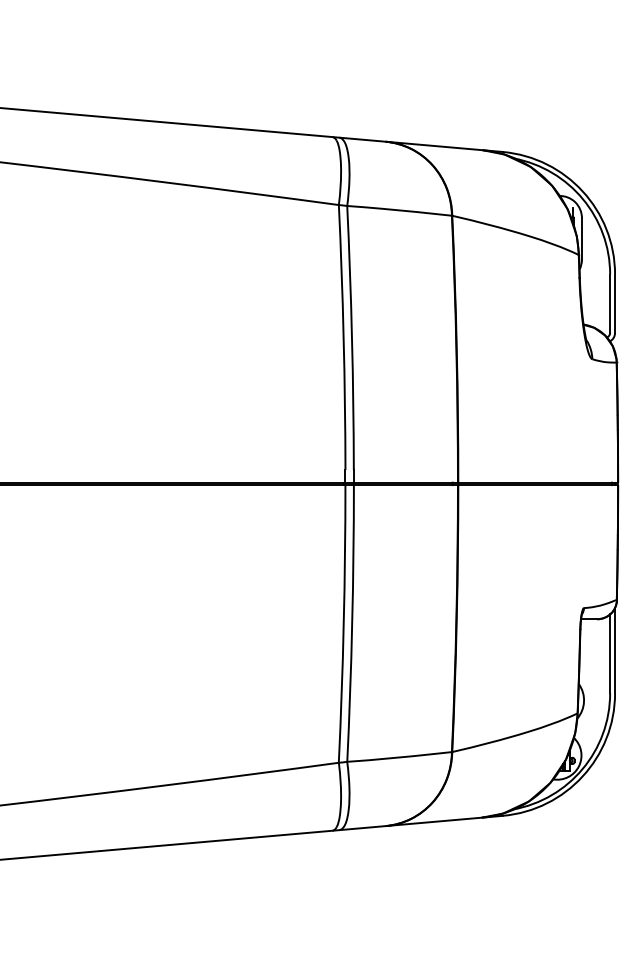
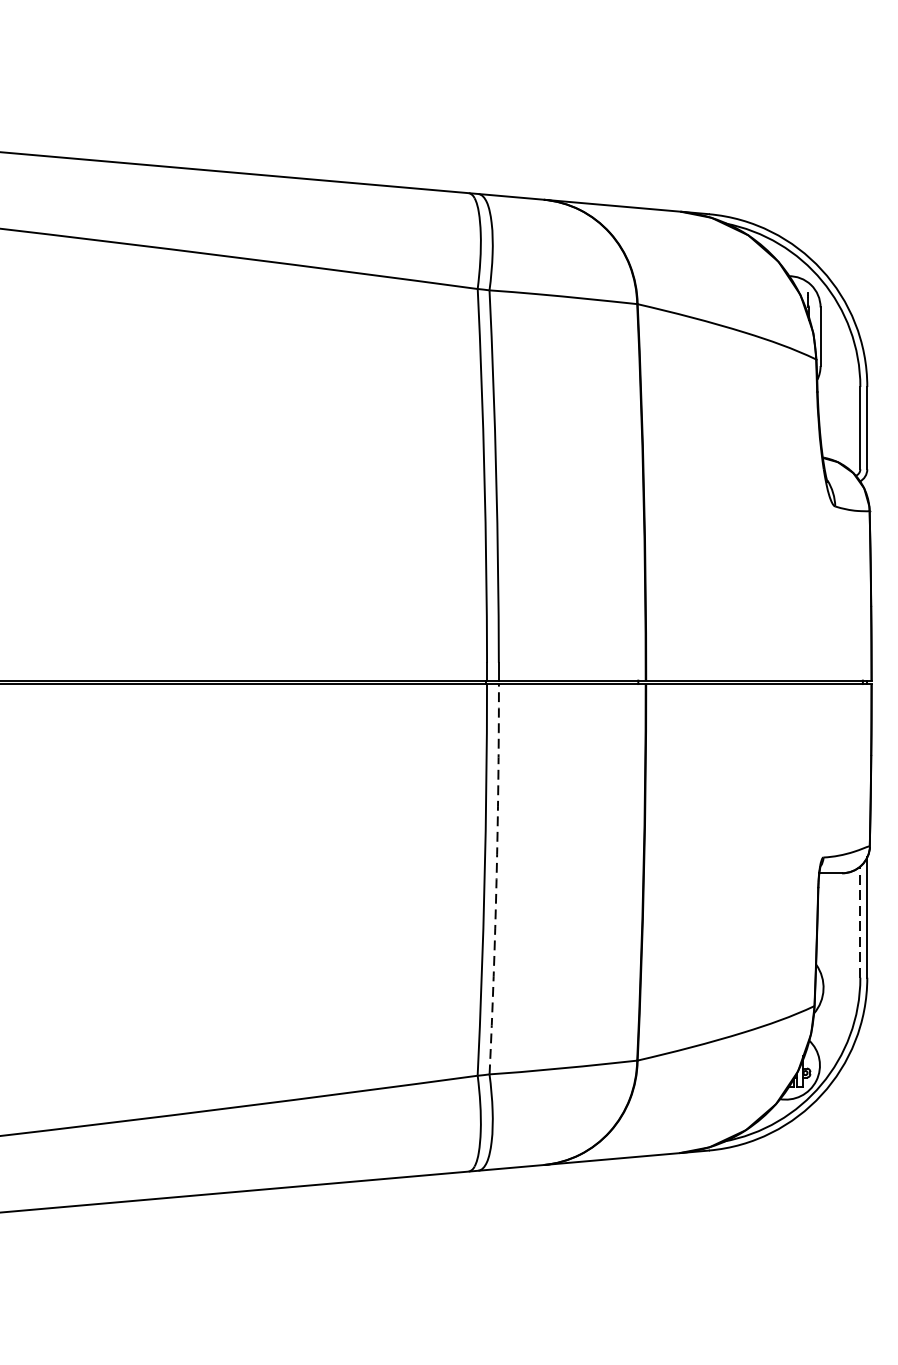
arc: (352, 623) -> (496, 879), solid -> dashed
line: (610, 653) -> (860, 921), solid -> dashed

